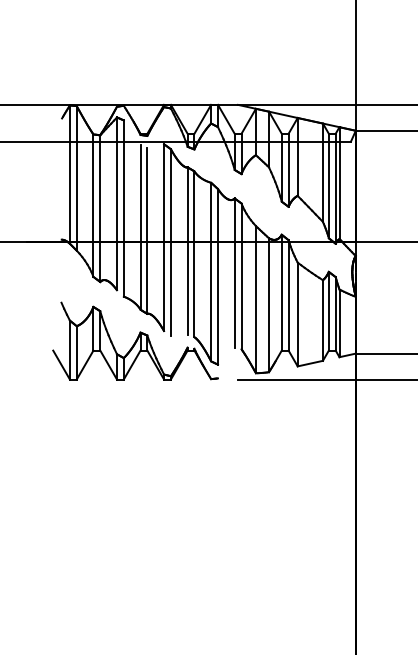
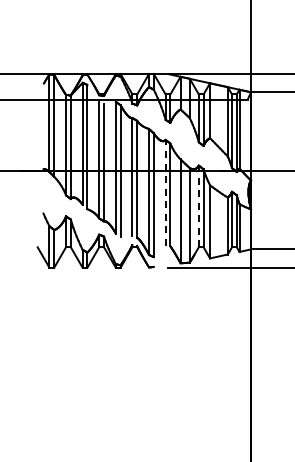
line: (234, 272) -> (165, 192), solid -> dashed
line: (281, 292) -> (198, 206), solid -> dashed

